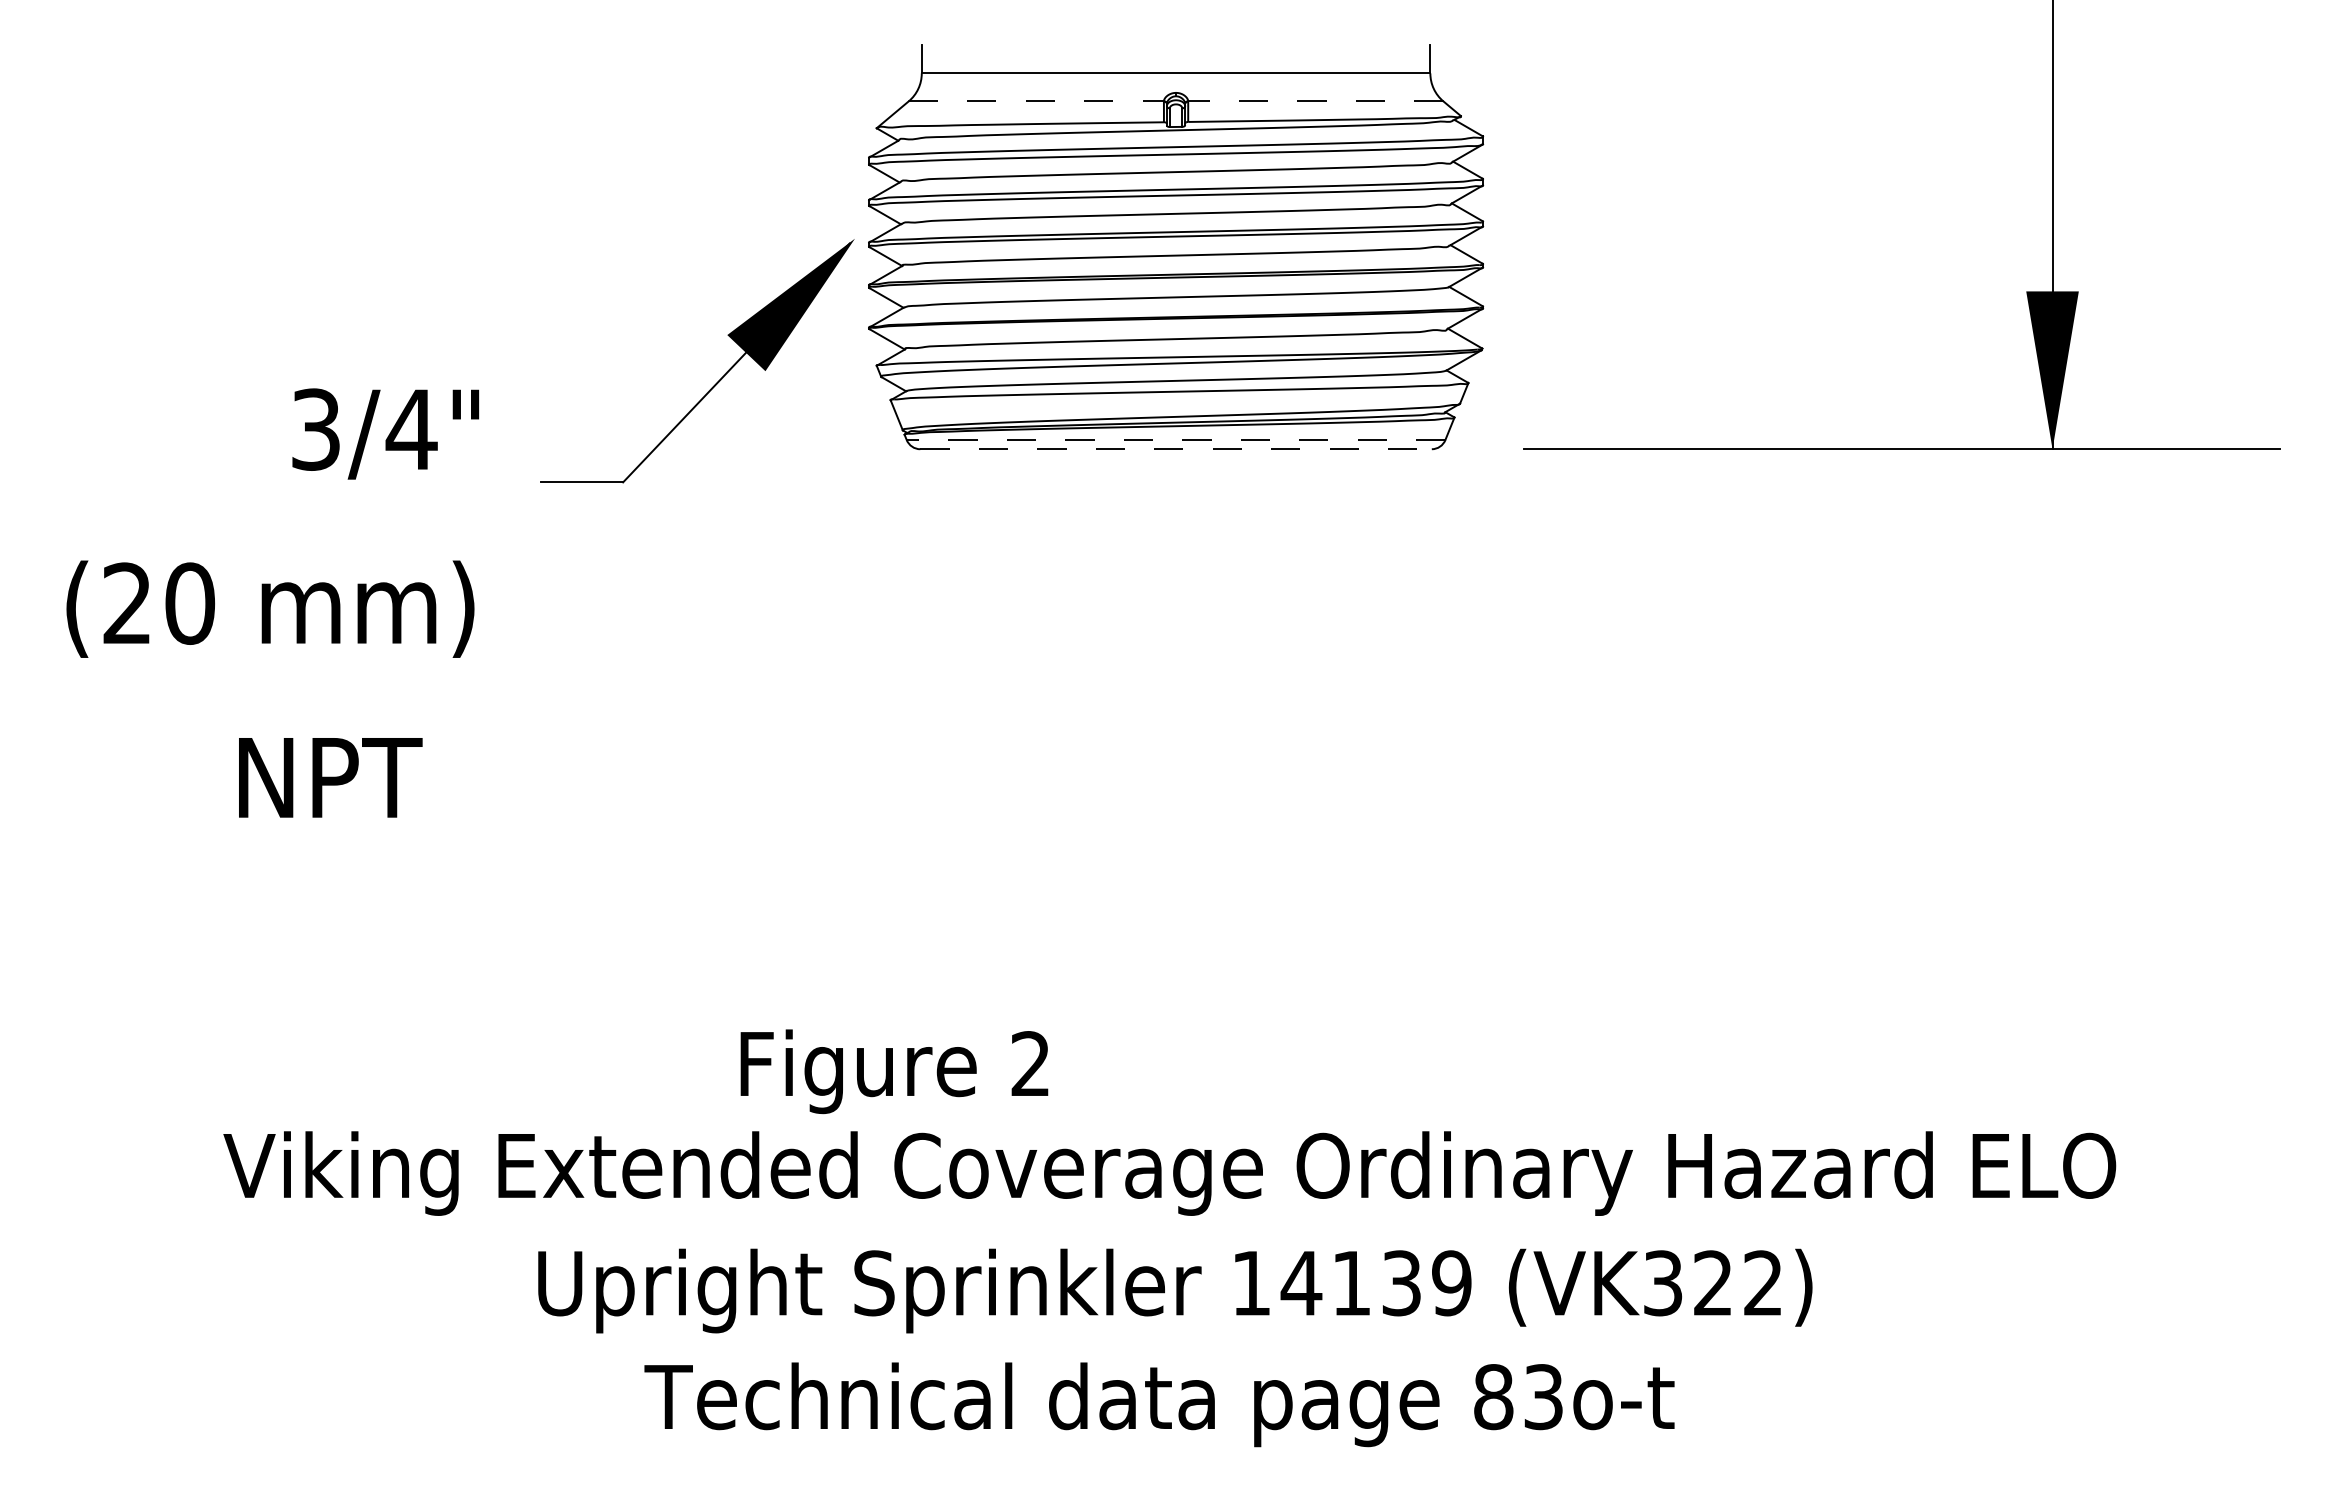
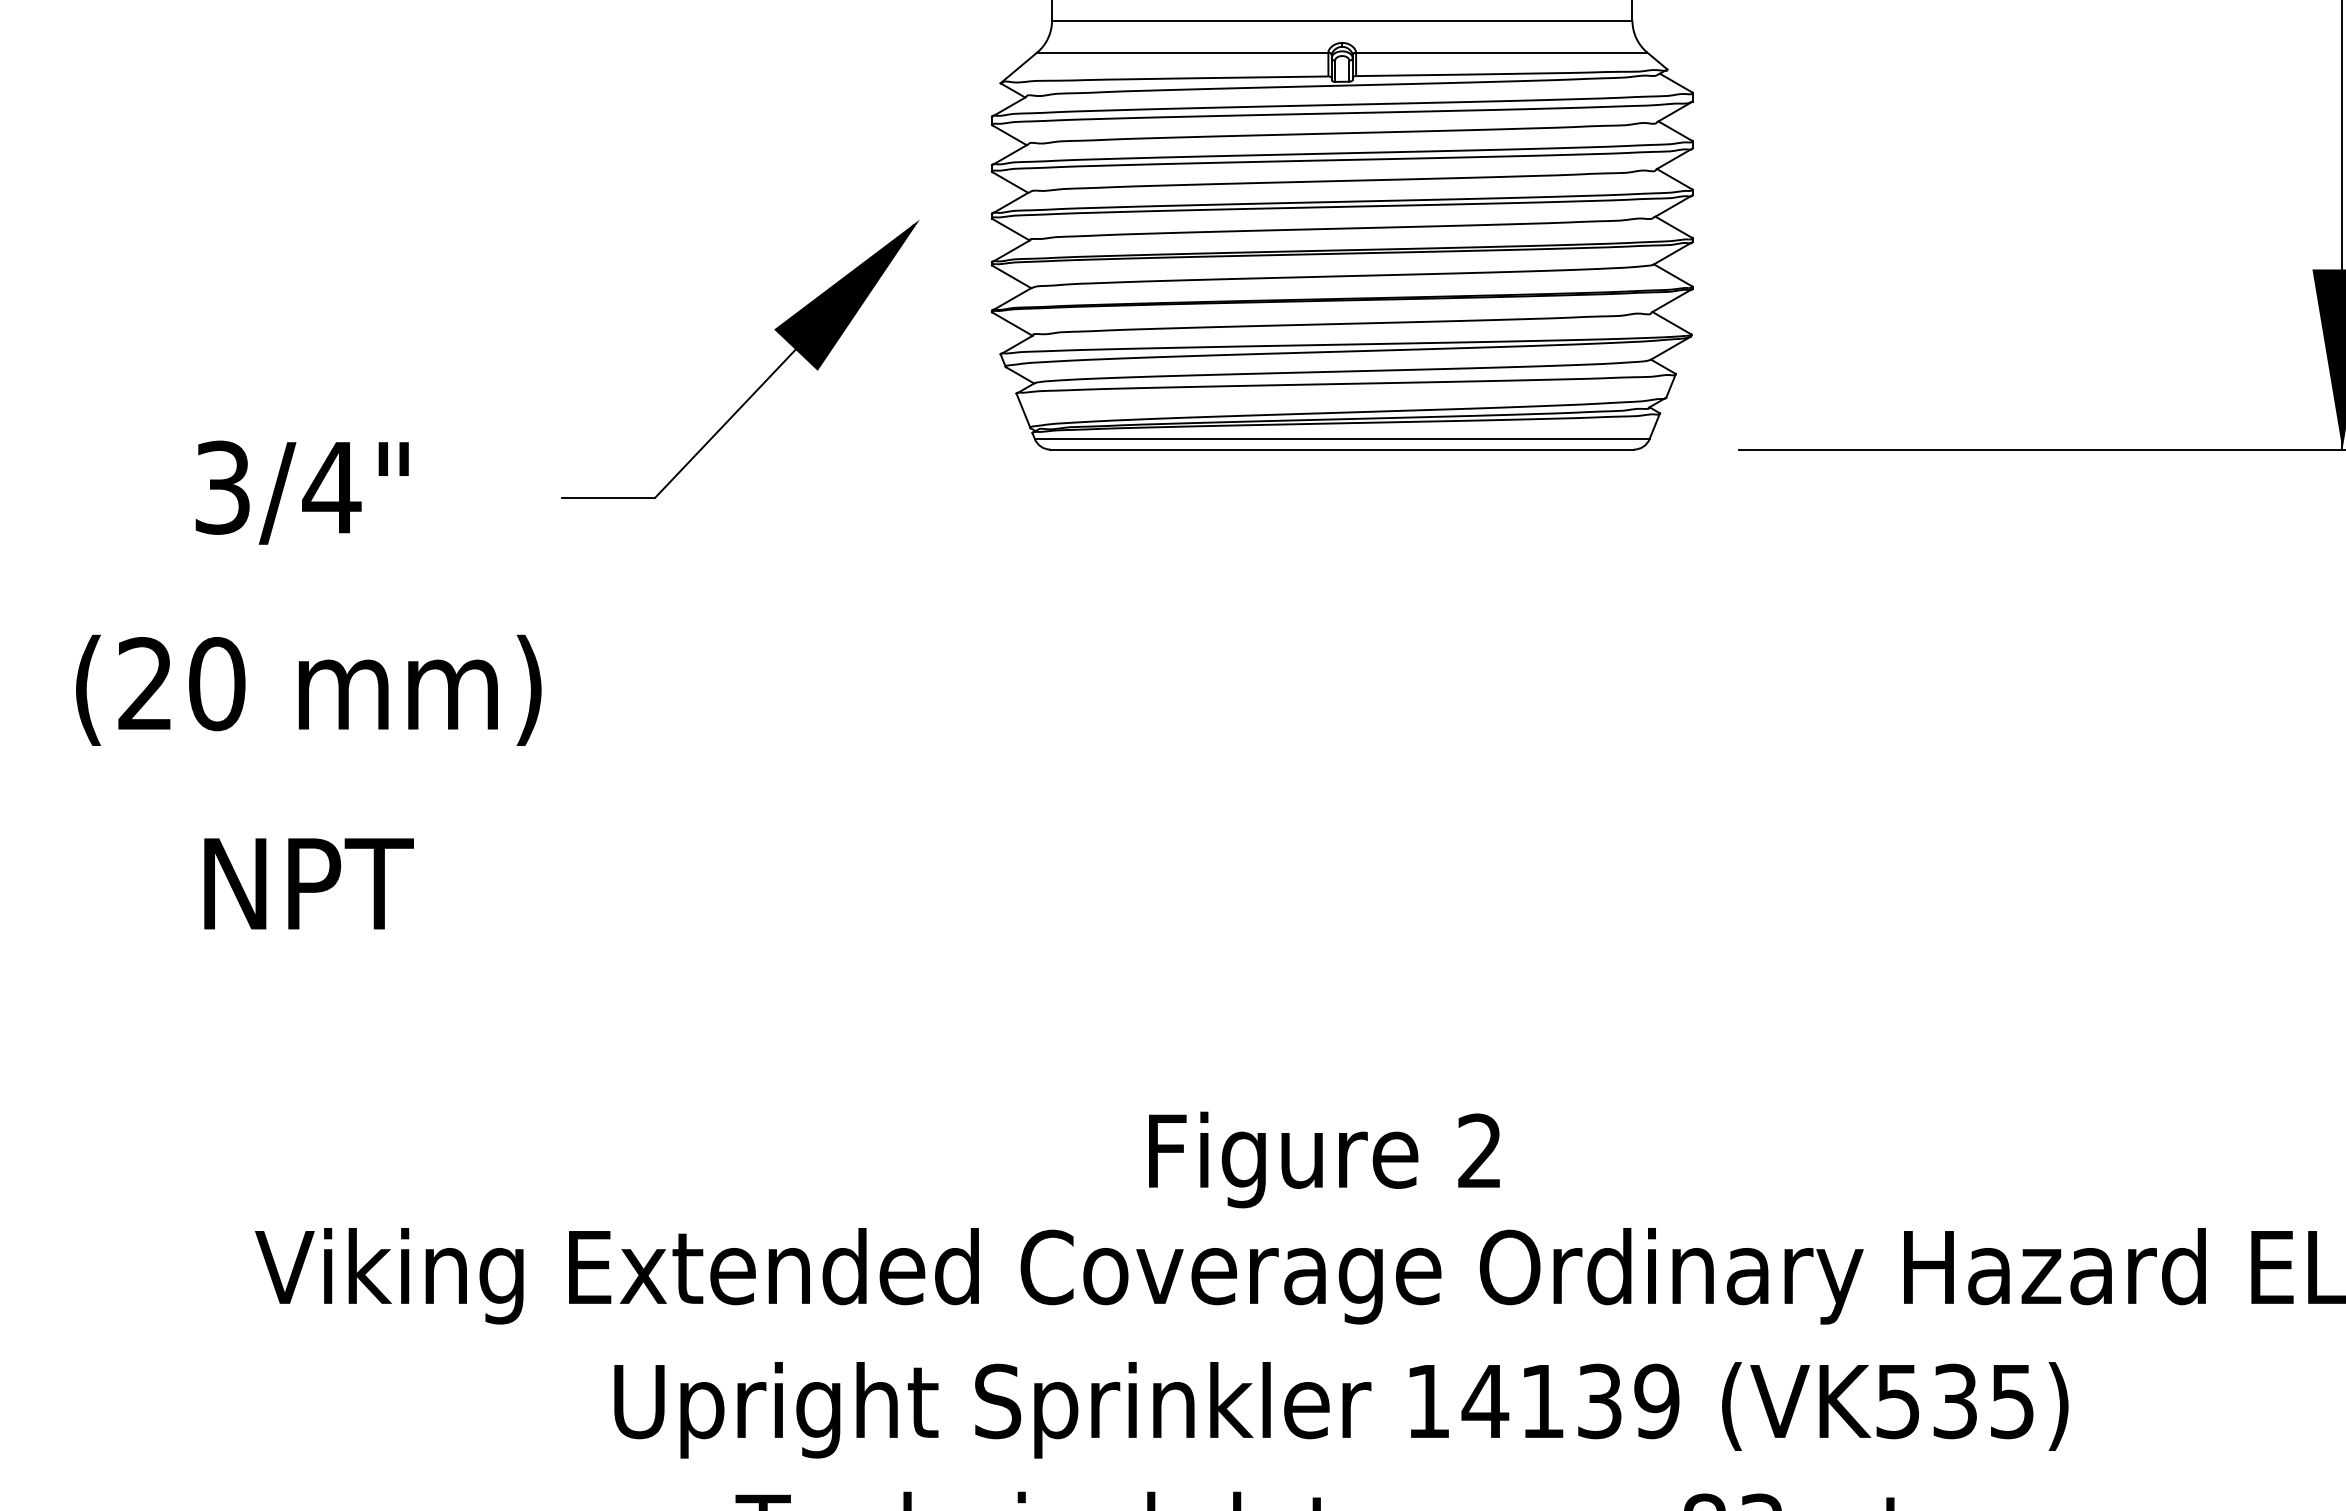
line: (1036, 101) -> (1182, 52), dashed -> solid
line: (1315, 101) -> (1501, 52), dashed -> solid
part: (717, 381) -> (763, 382), moved
text: (385, 433) -> (301, 492), moved
line: (1175, 440) -> (1341, 439), dashed -> solid
line: (1176, 449) -> (1342, 449), dashed -> solid
text: (270, 608) -> (308, 689), moved
text: (330, 777) -> (308, 883), moved
text: (894, 1071) -> (1324, 1159), moved
text: (1712, 1283) -> (1954, 1401), (VK322) -> (VK535)

